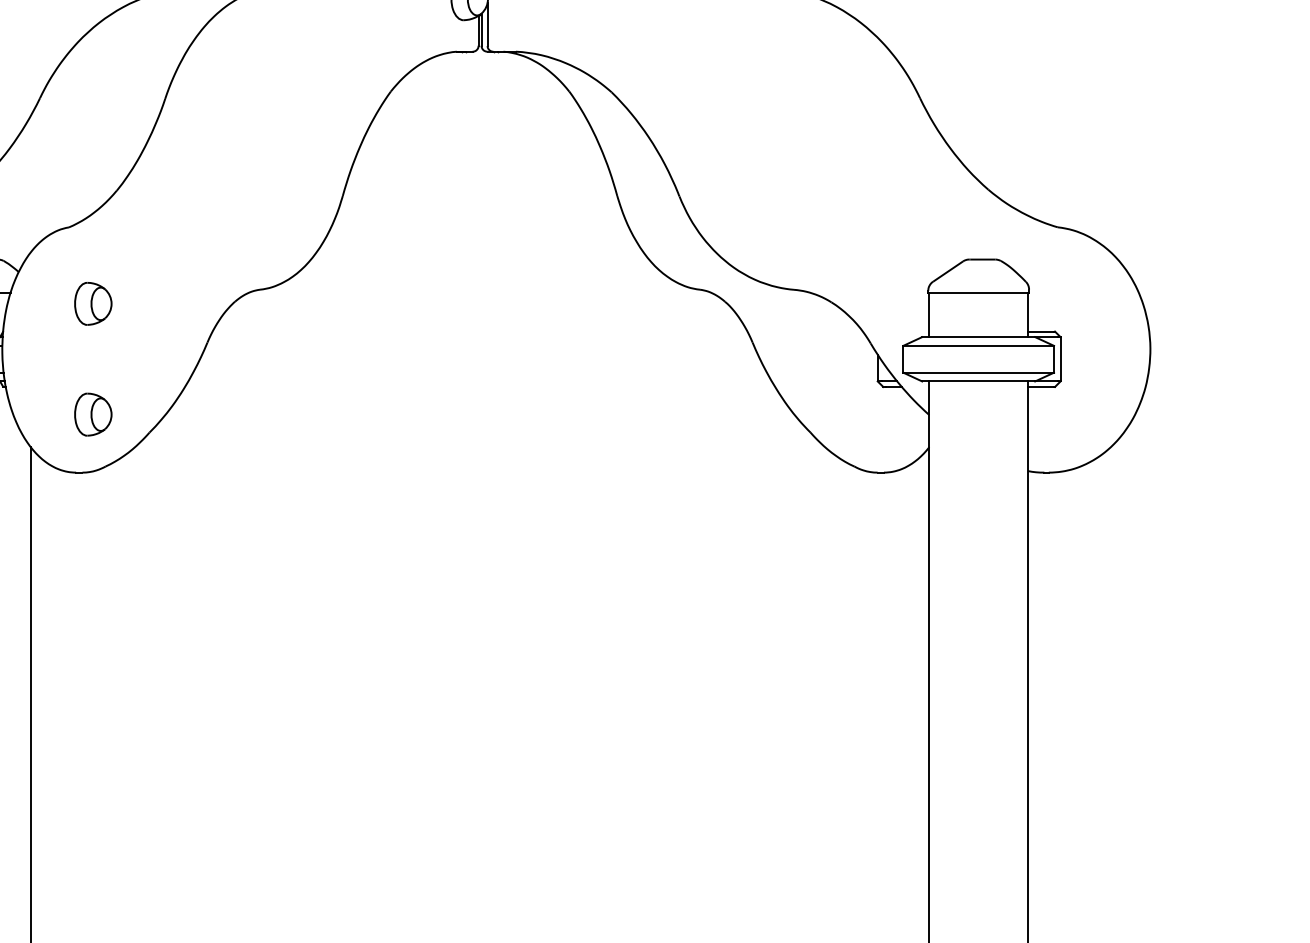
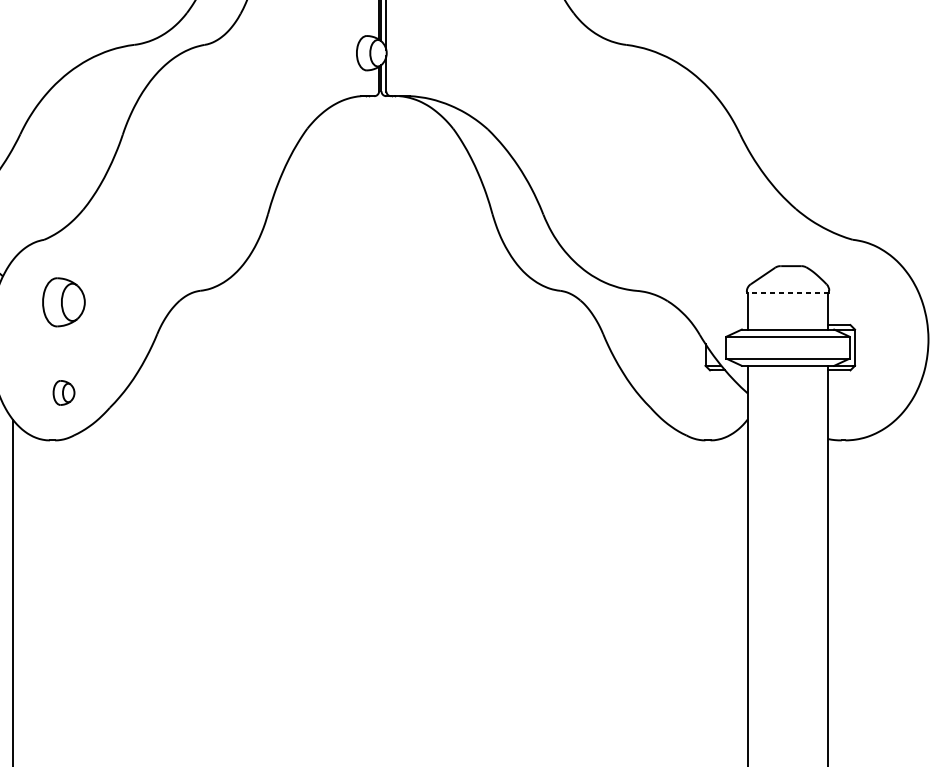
line: (978, 292) -> (787, 293), solid -> dashed
part: (93, 303) -> (64, 302), size x1.4
part: (93, 414) -> (64, 392), size x0.7

